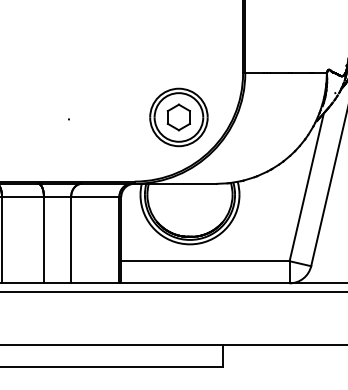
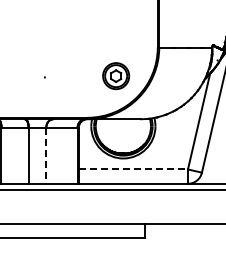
part: (177, 116) -> (115, 75), size x0.7
line: (71, 239) -> (46, 155), solid -> dashed
line: (205, 261) -> (133, 169), solid -> dashed

